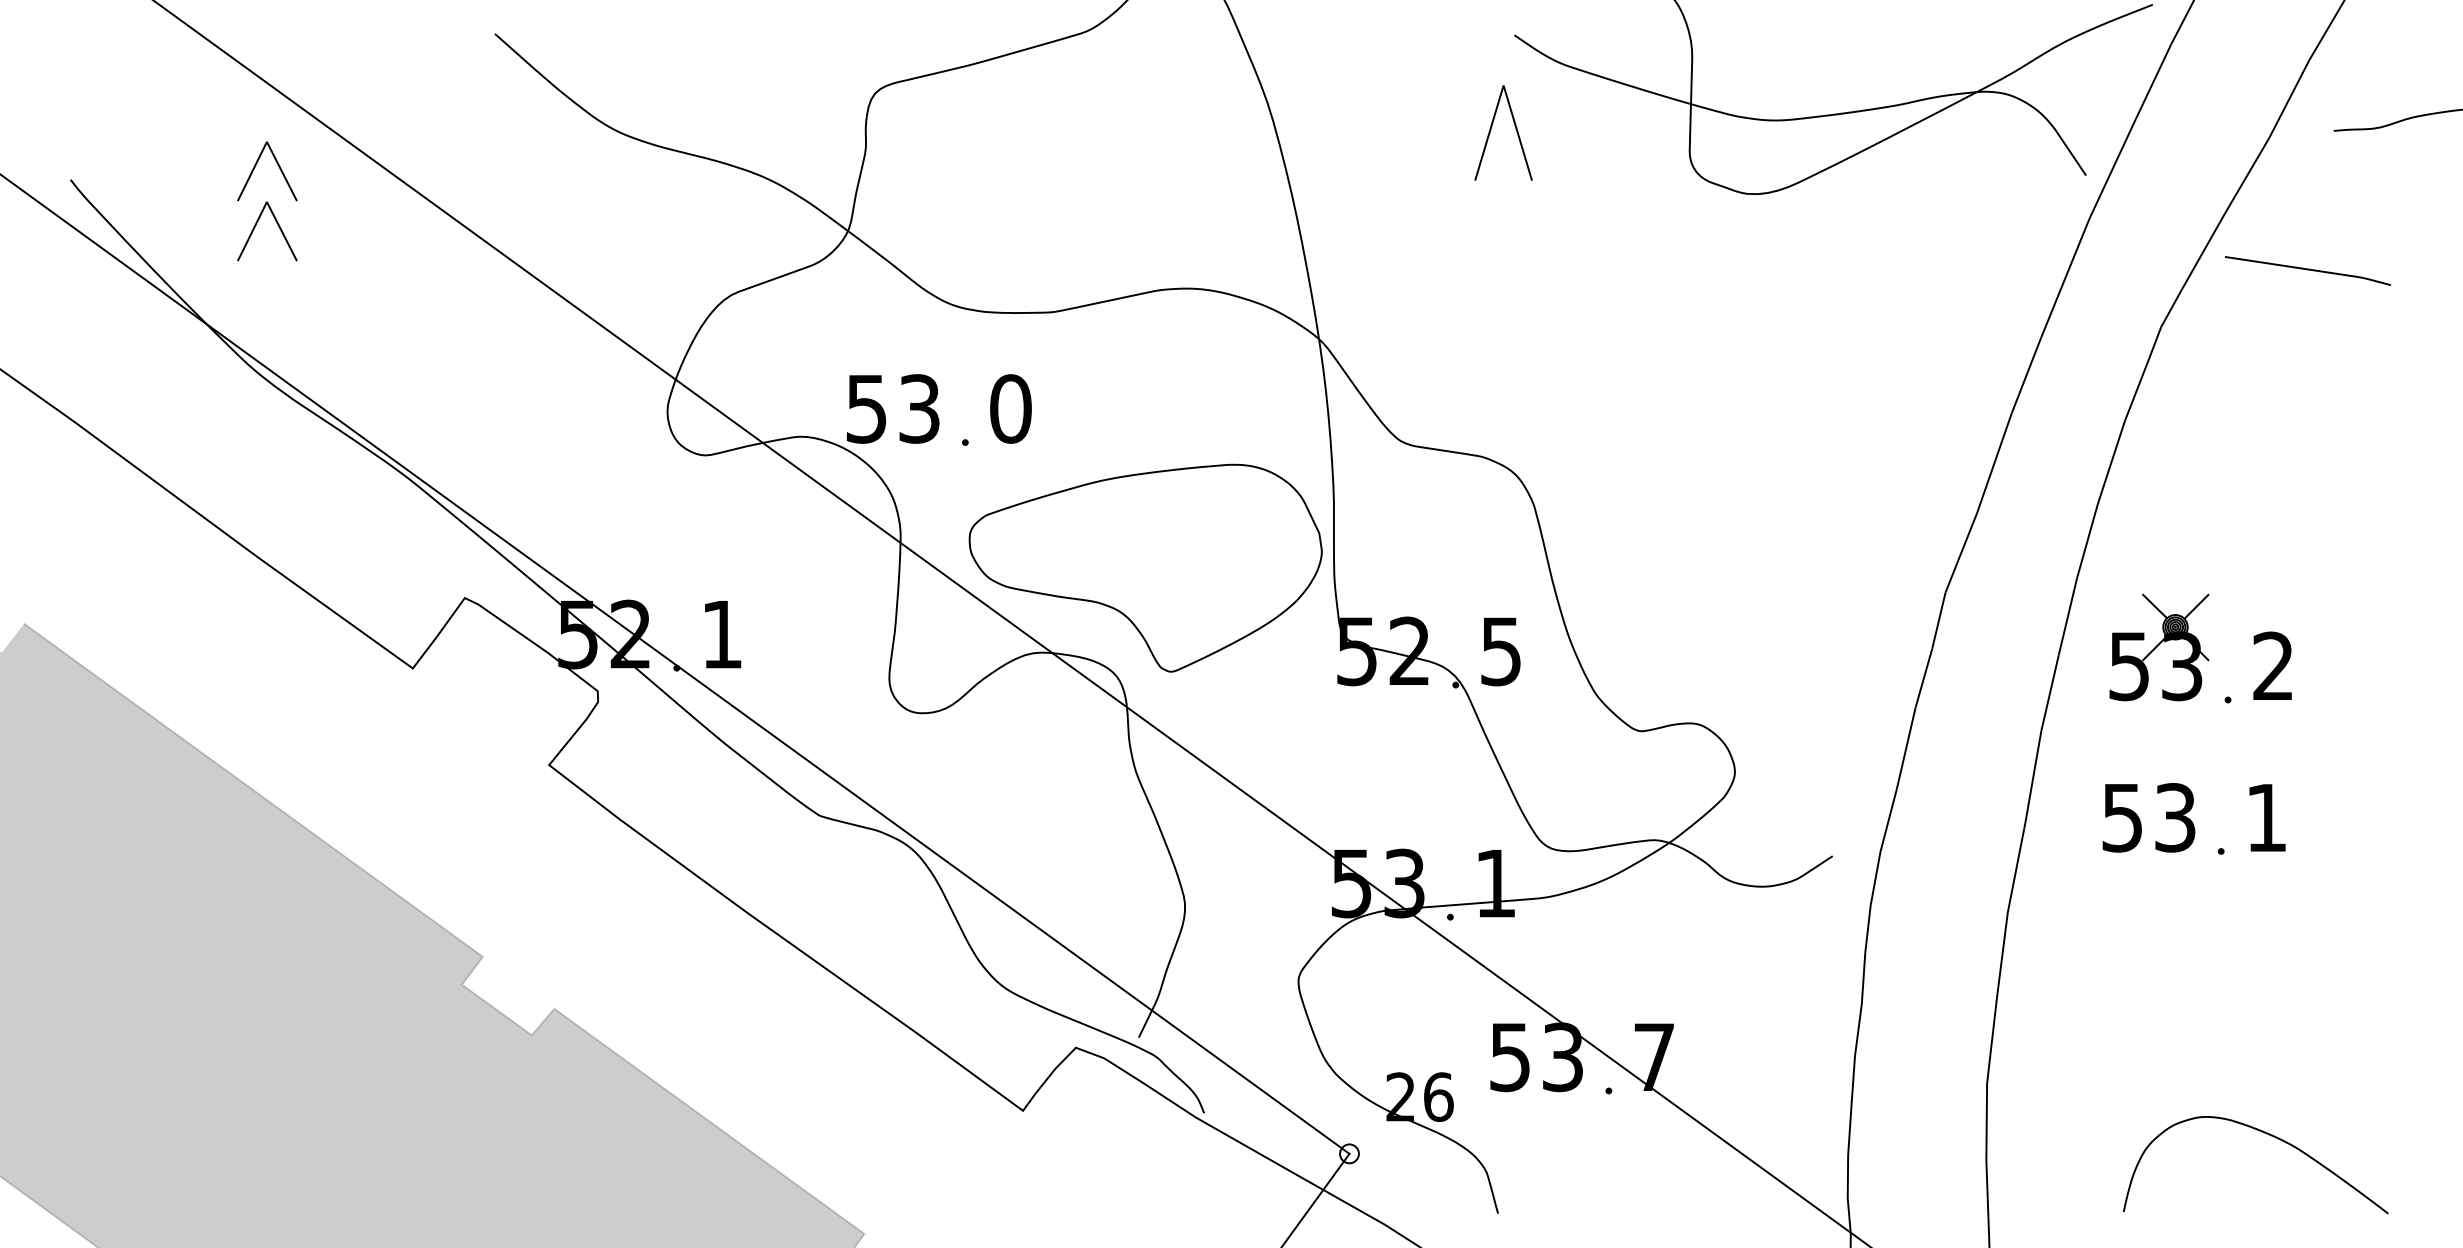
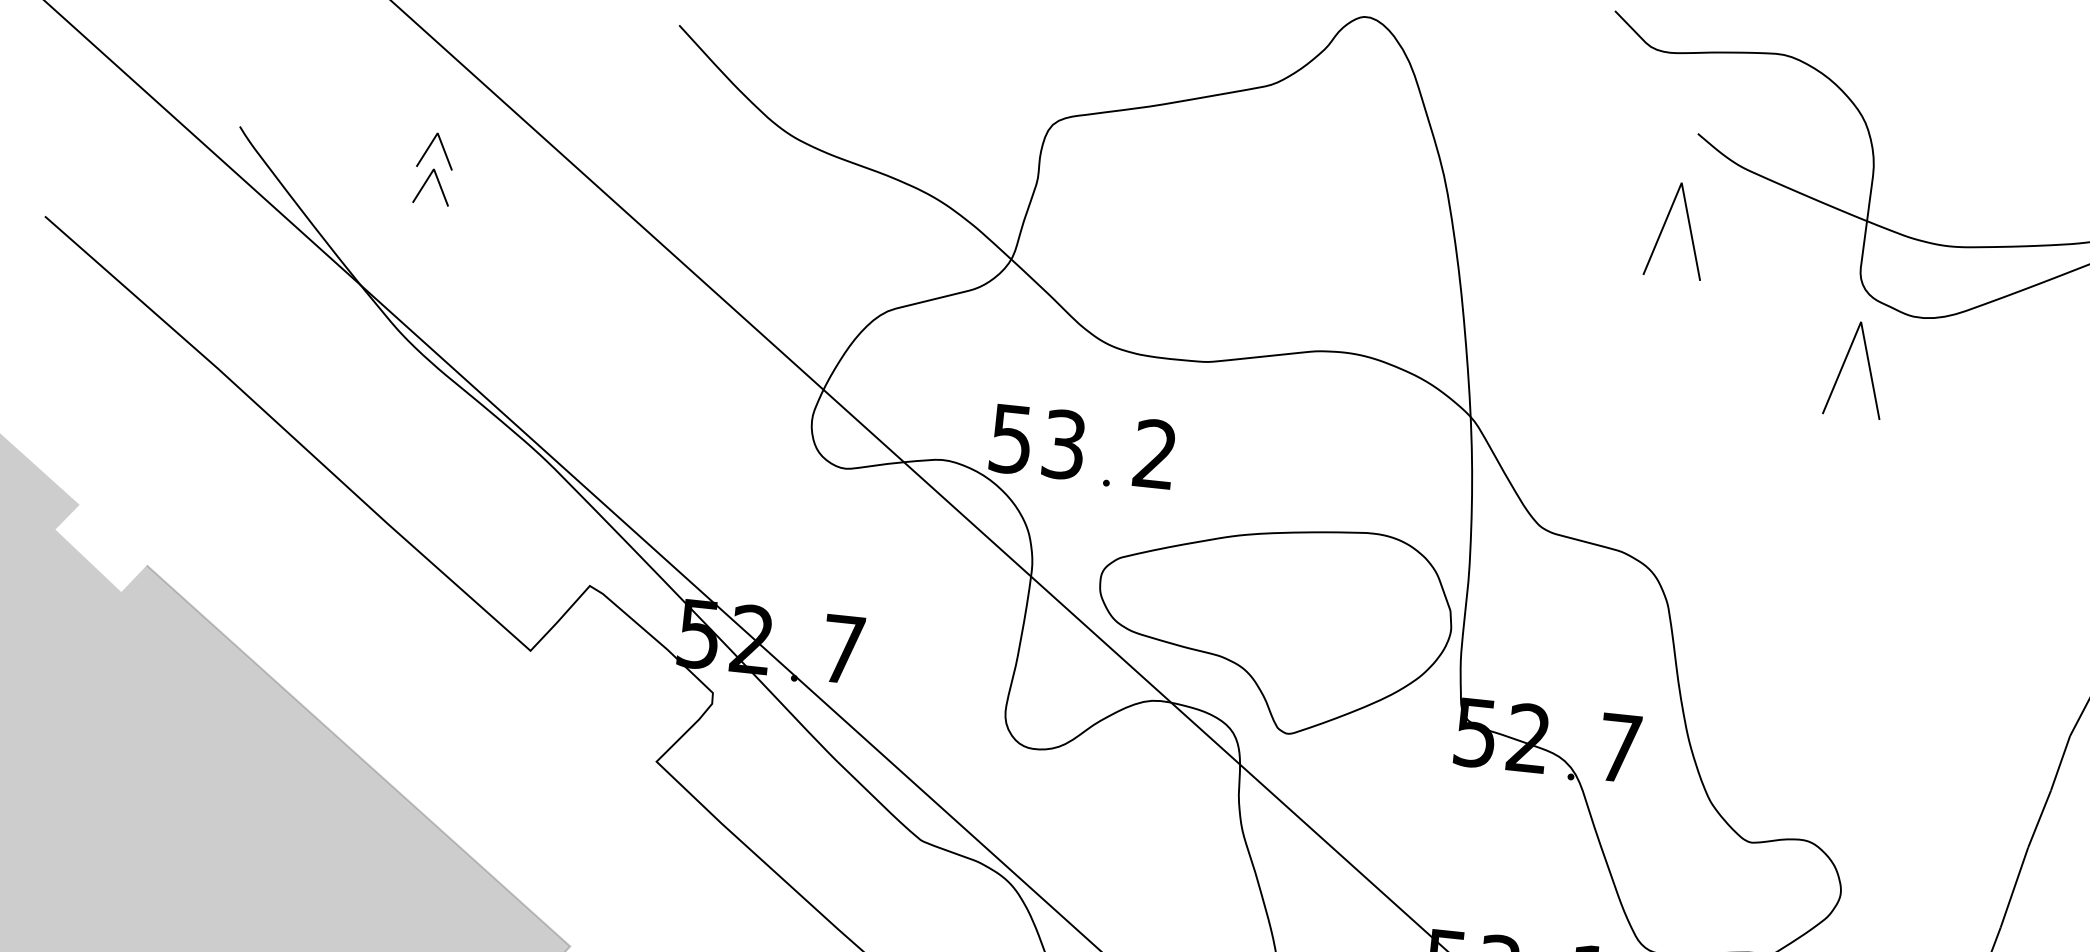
part: (267, 201) -> (434, 168), size x0.6
part: (1683, 249) -> (1844, 365), added
text: (1010, 408) -> (1155, 453), 0 -> 2
text: (721, 634) -> (842, 649), 1 -> 7
text: (1500, 651) -> (1619, 748), 5 -> 7

